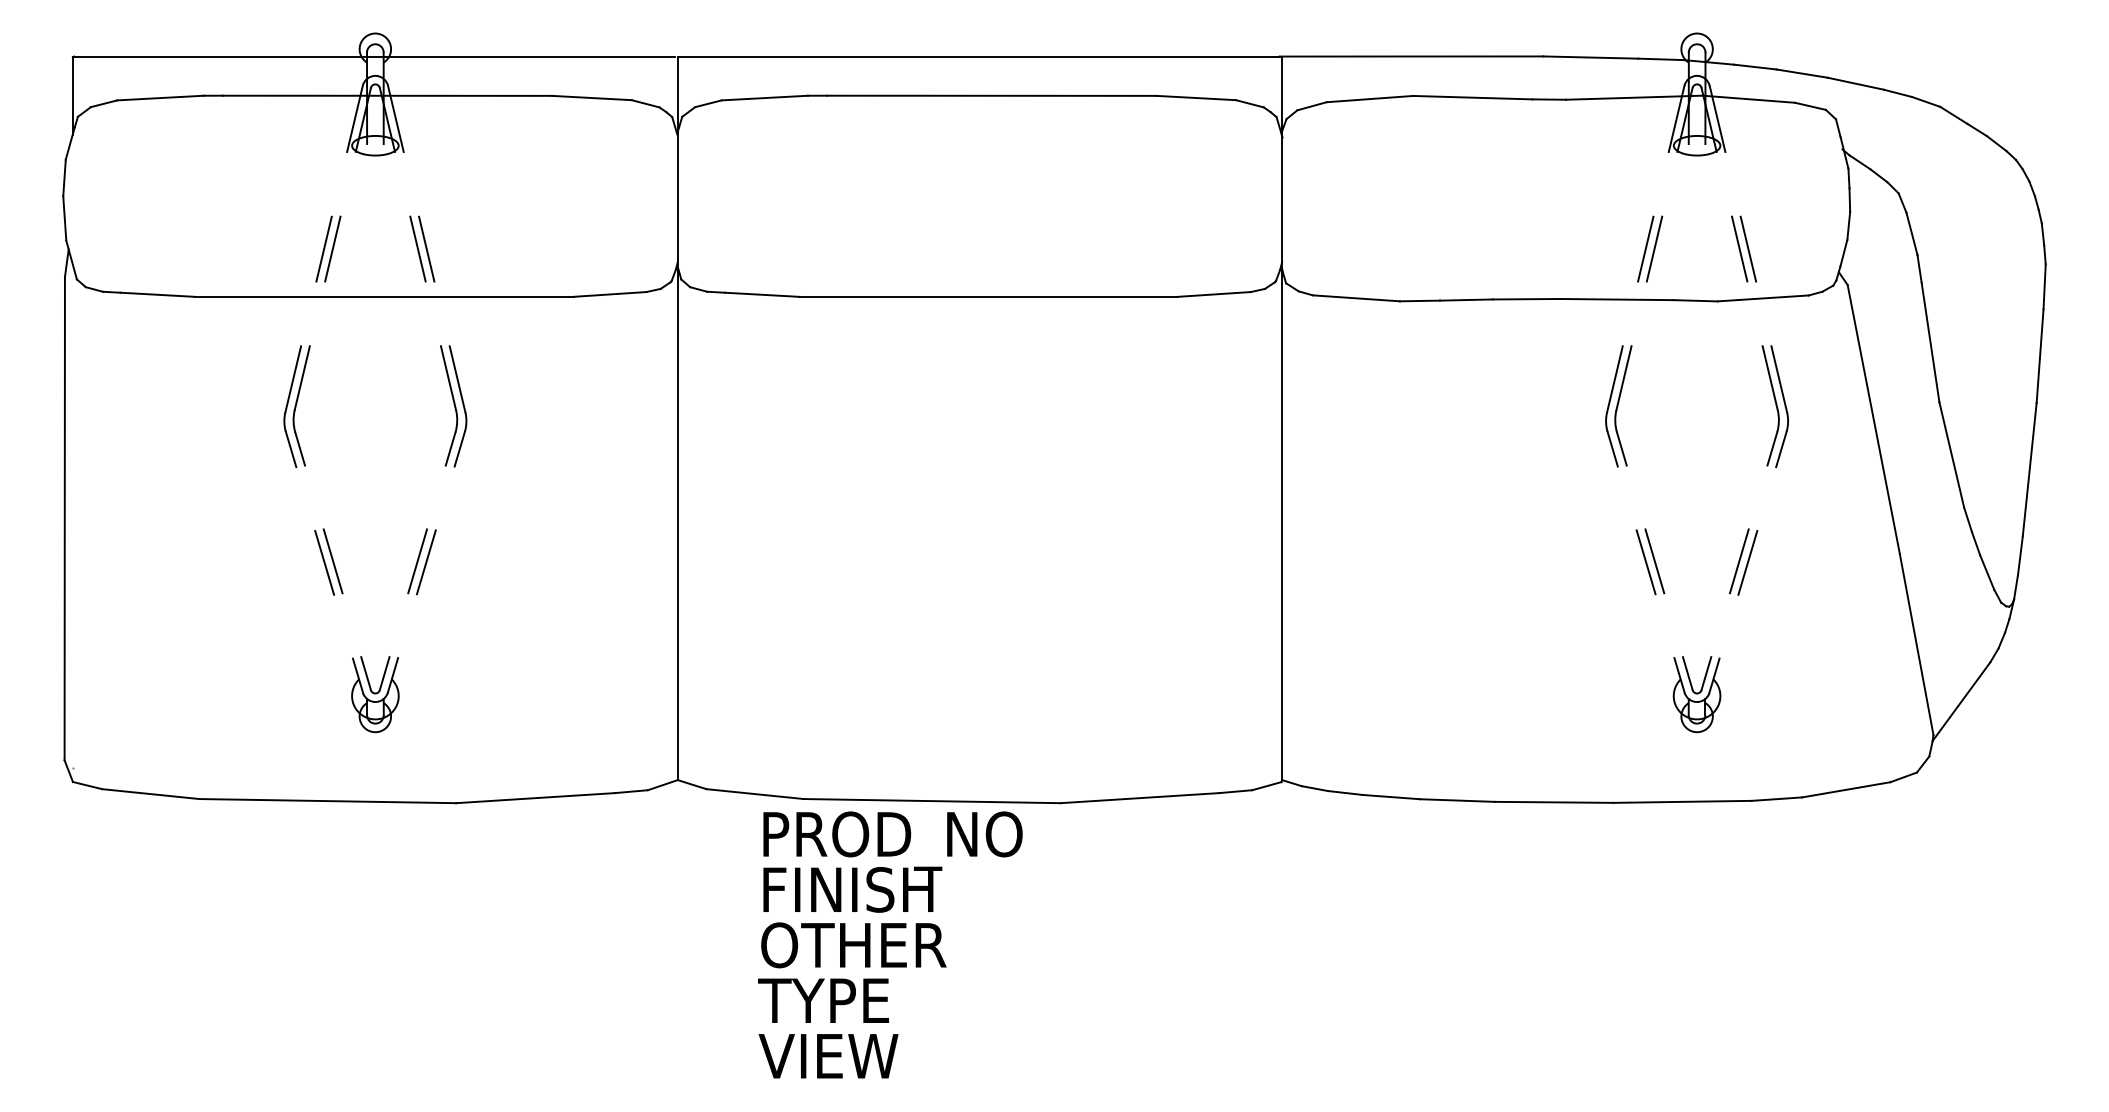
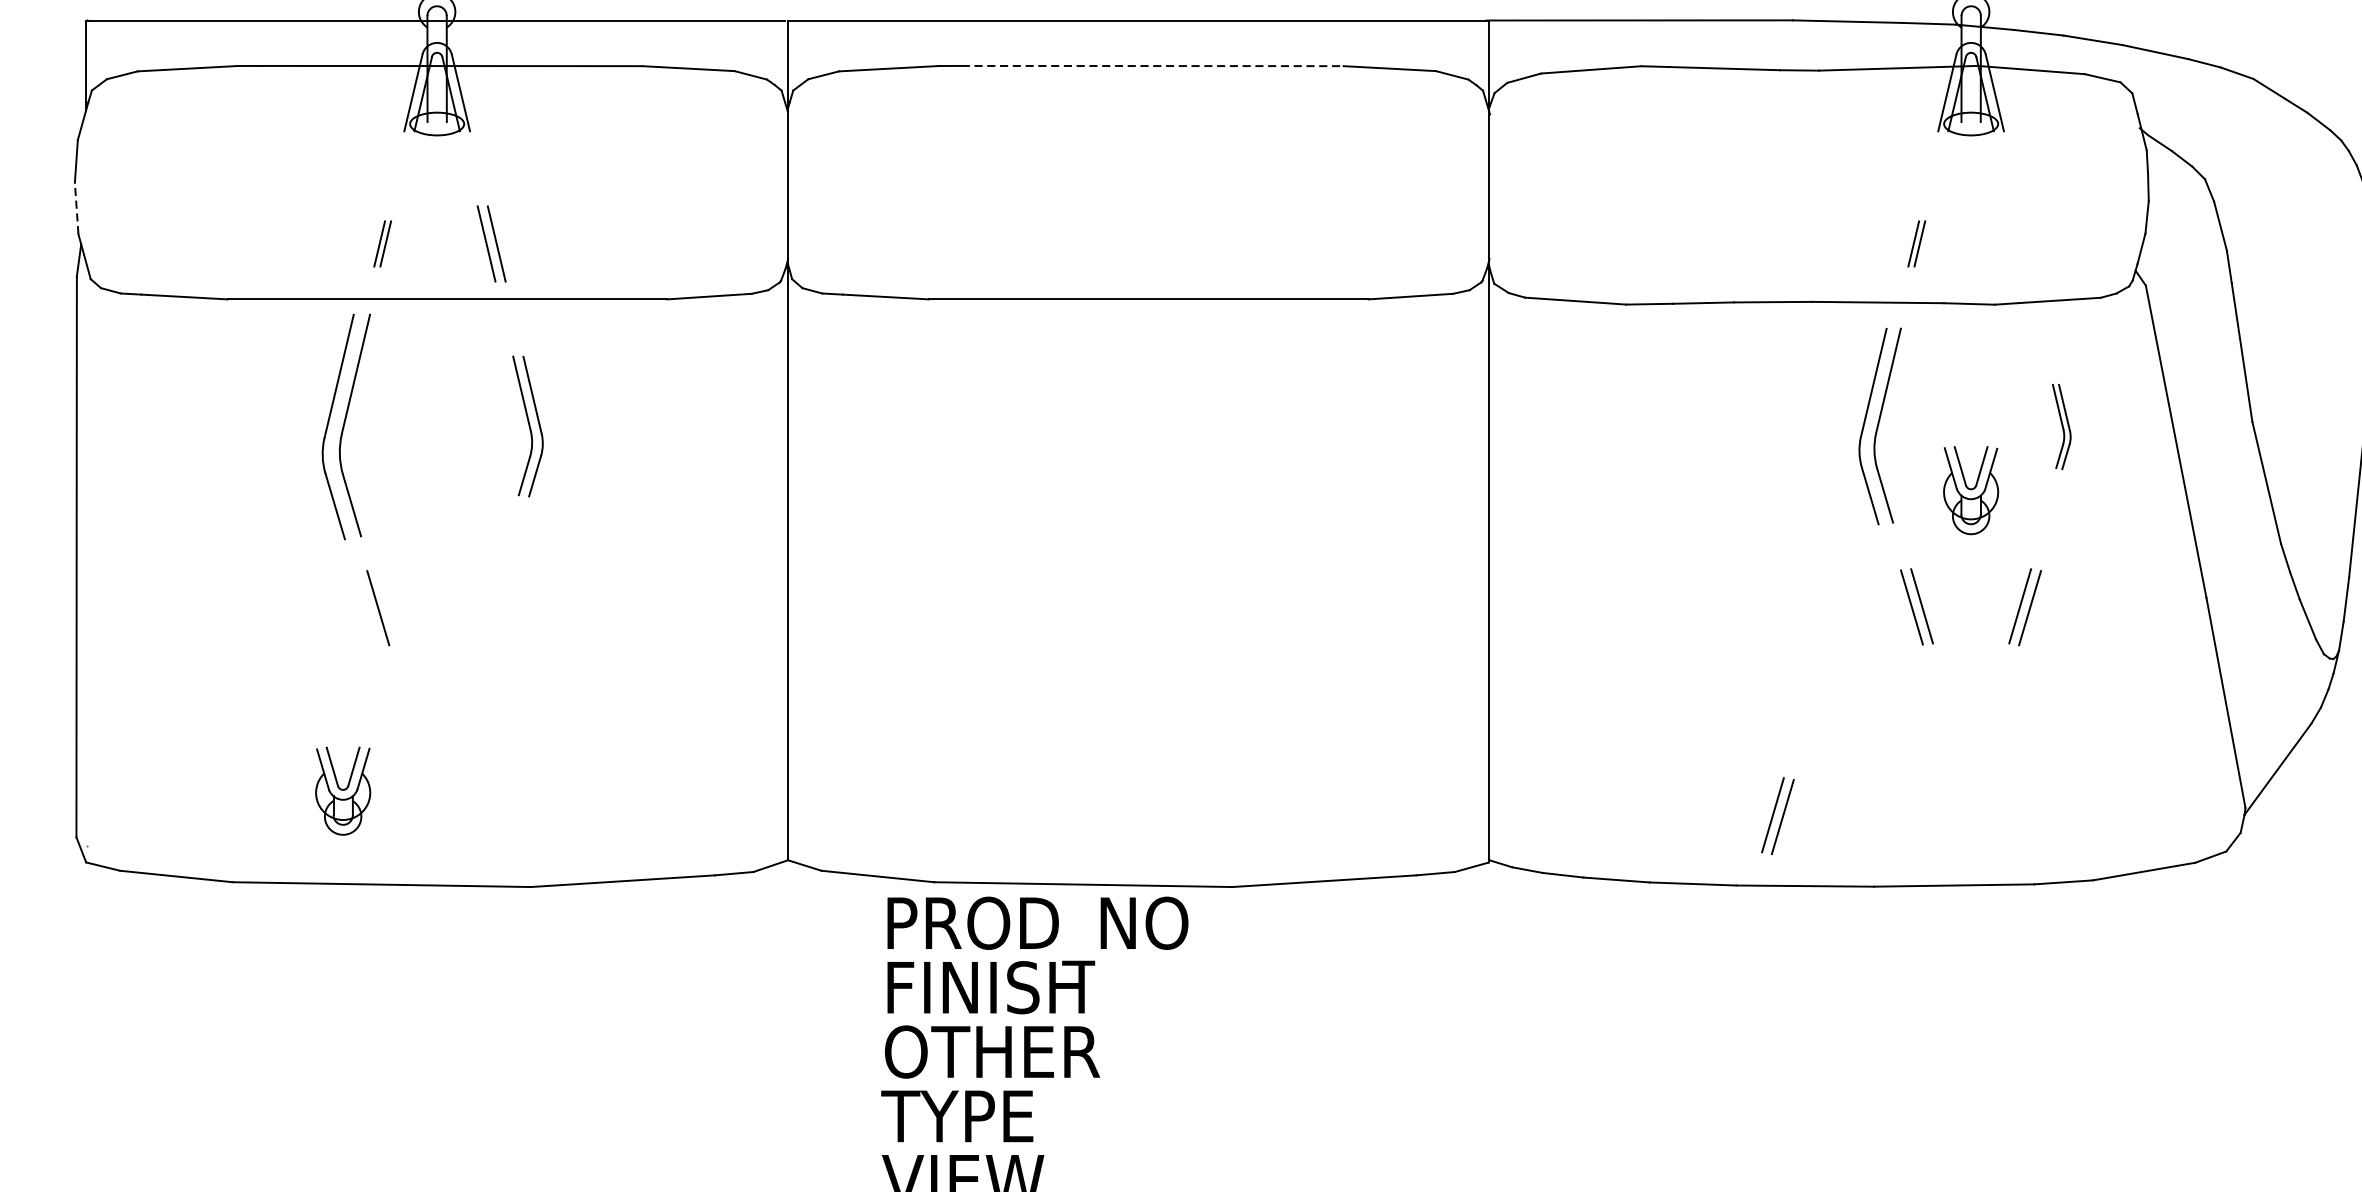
line: (991, 95) -> (1152, 65), solid -> dashed
line: (64, 218) -> (76, 208), solid -> dashed
part: (328, 248) -> (382, 243), size x0.6
part: (1650, 248) -> (1917, 243), size x0.6
line: (1739, 248) -> (2020, 243), removed
line: (1748, 248) -> (2030, 243), removed
part: (296, 406) -> (345, 426), size x1.6
part: (1618, 406) -> (1879, 426), size x1.4
part: (1774, 406) -> (2060, 426), size x0.6
line: (332, 561) -> (387, 606), removed
line: (417, 561) -> (486, 606), removed
line: (425, 562) -> (495, 607), removed
part: (375, 694) -> (343, 791), moved
part: (1696, 694) -> (1970, 490), moved
part: (1530, 741) -> (1777, 815), added

